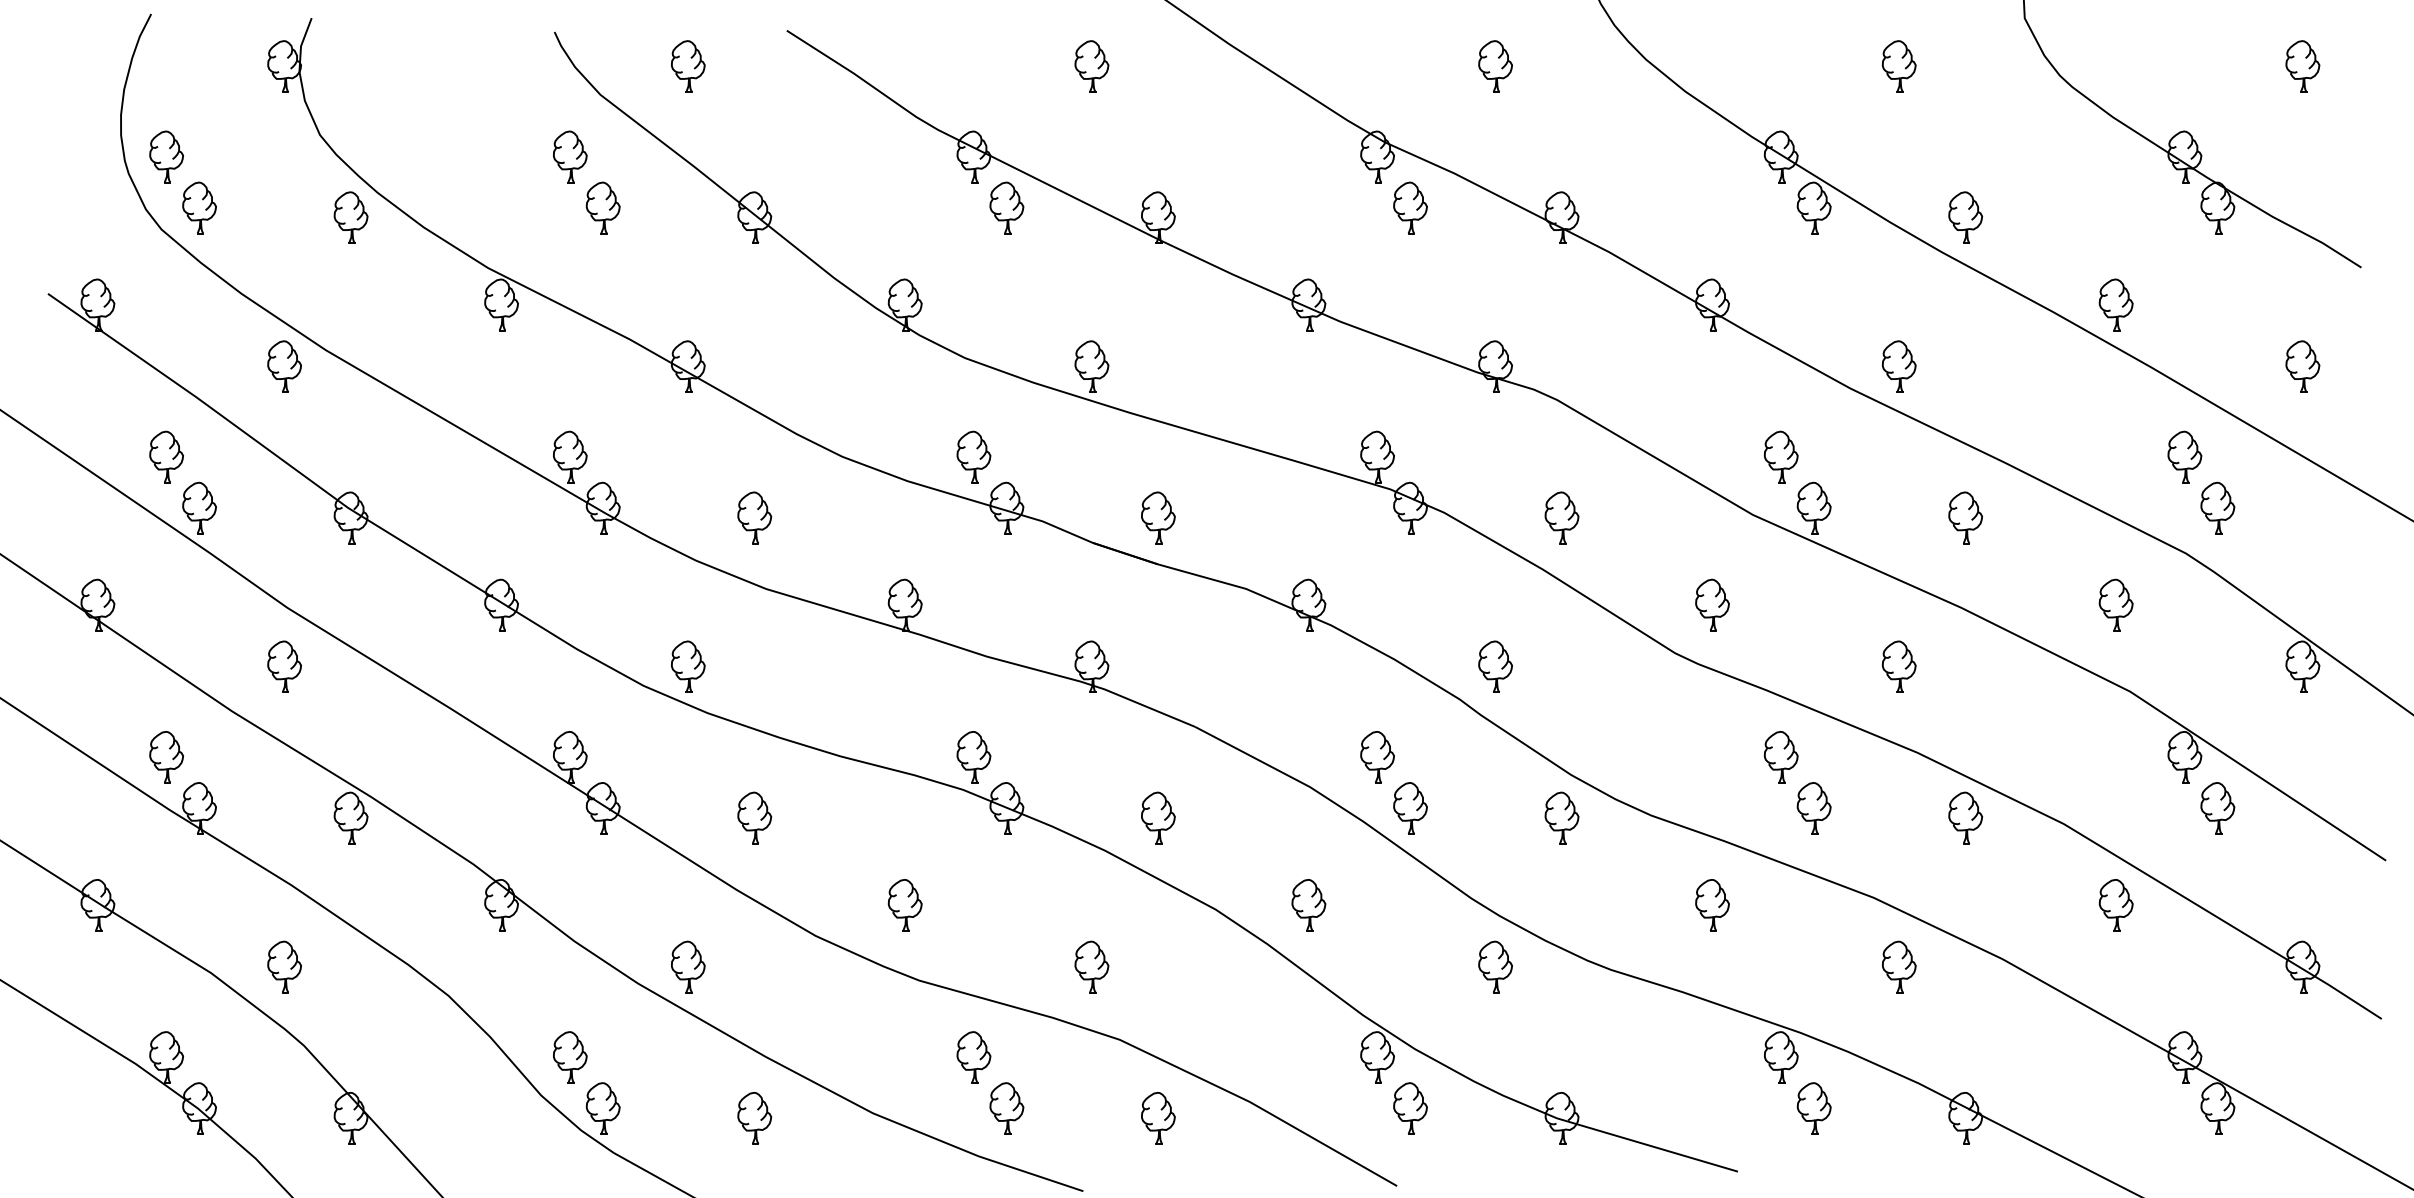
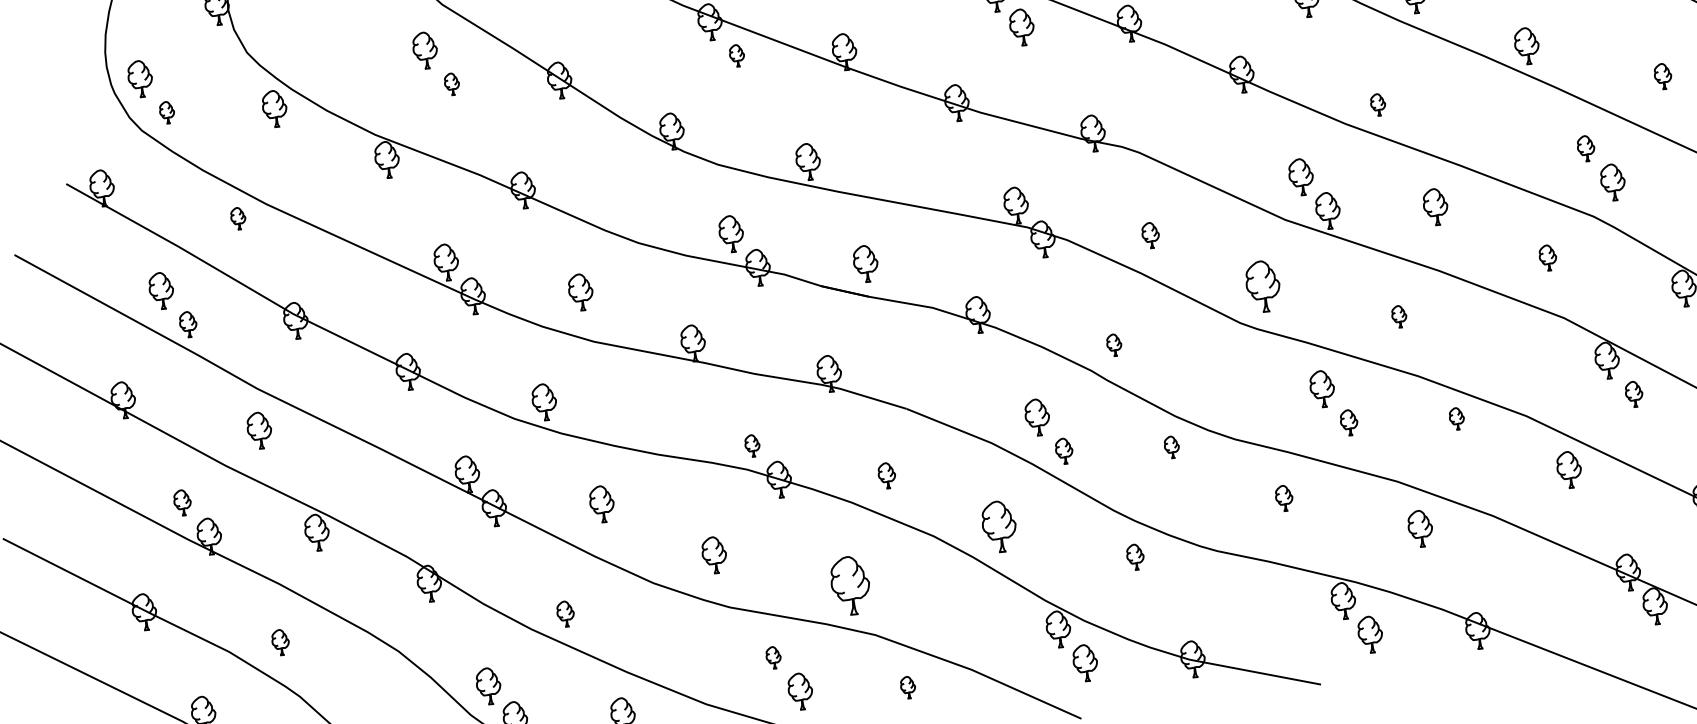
part: (199, 207) -> (167, 112), size x0.6
part: (602, 207) -> (451, 83), size x0.6
part: (1006, 207) -> (736, 55), size x0.6
part: (284, 366) -> (238, 218), size x0.6
part: (1899, 366) -> (1378, 104), size x0.6
part: (2302, 366) -> (1662, 76), size x0.7
part: (2184, 456) -> (1585, 148), size x0.7
part: (199, 507) -> (188, 324), size x0.7
part: (1561, 517) -> (1150, 235), size x0.7
part: (1712, 604) -> (1263, 286), size x1.4
part: (2115, 604) -> (1547, 257), size x0.7
part: (1495, 666) -> (1114, 345), size x0.6
part: (1899, 666) -> (1399, 316), size x0.6
part: (166, 757) -> (182, 502), size x0.7
part: (973, 757) -> (752, 446), size x0.6
part: (1410, 808) -> (1064, 451), size x0.7
part: (1813, 808) -> (1348, 422), size x0.7
part: (2217, 808) -> (1633, 394), size x0.7
part: (1158, 817) -> (887, 475), size x0.7
part: (1561, 817) -> (1171, 447), size x0.6
part: (1965, 817) -> (1456, 418), size x0.6
part: (1308, 905) -> (999, 526), size x1.4
part: (1712, 905) -> (1284, 498), size x0.7
part: (284, 966) -> (280, 642), size x0.7
part: (688, 966) -> (565, 613), size x0.7
part: (1091, 966) -> (850, 585), size x1.6
part: (1495, 966) -> (1135, 556), size x0.7
part: (973, 1057) -> (773, 657), size x0.6
part: (1158, 1117) -> (908, 687), size x0.6

